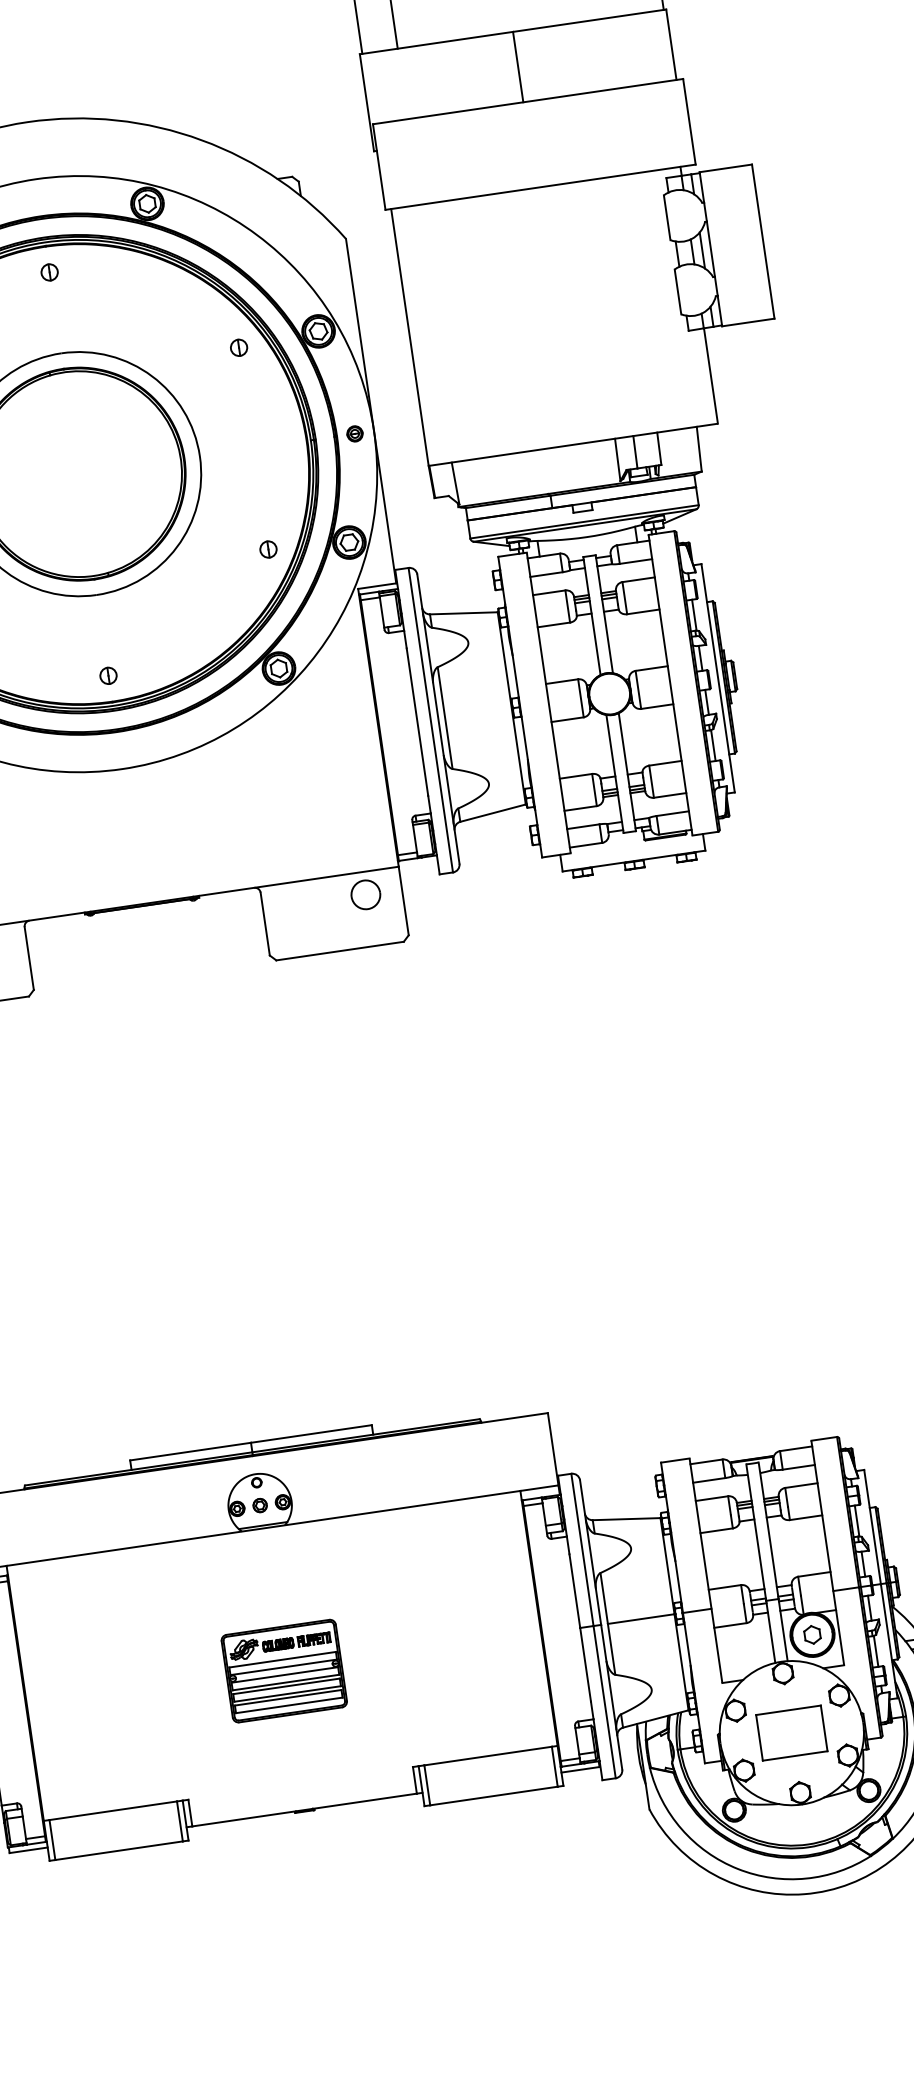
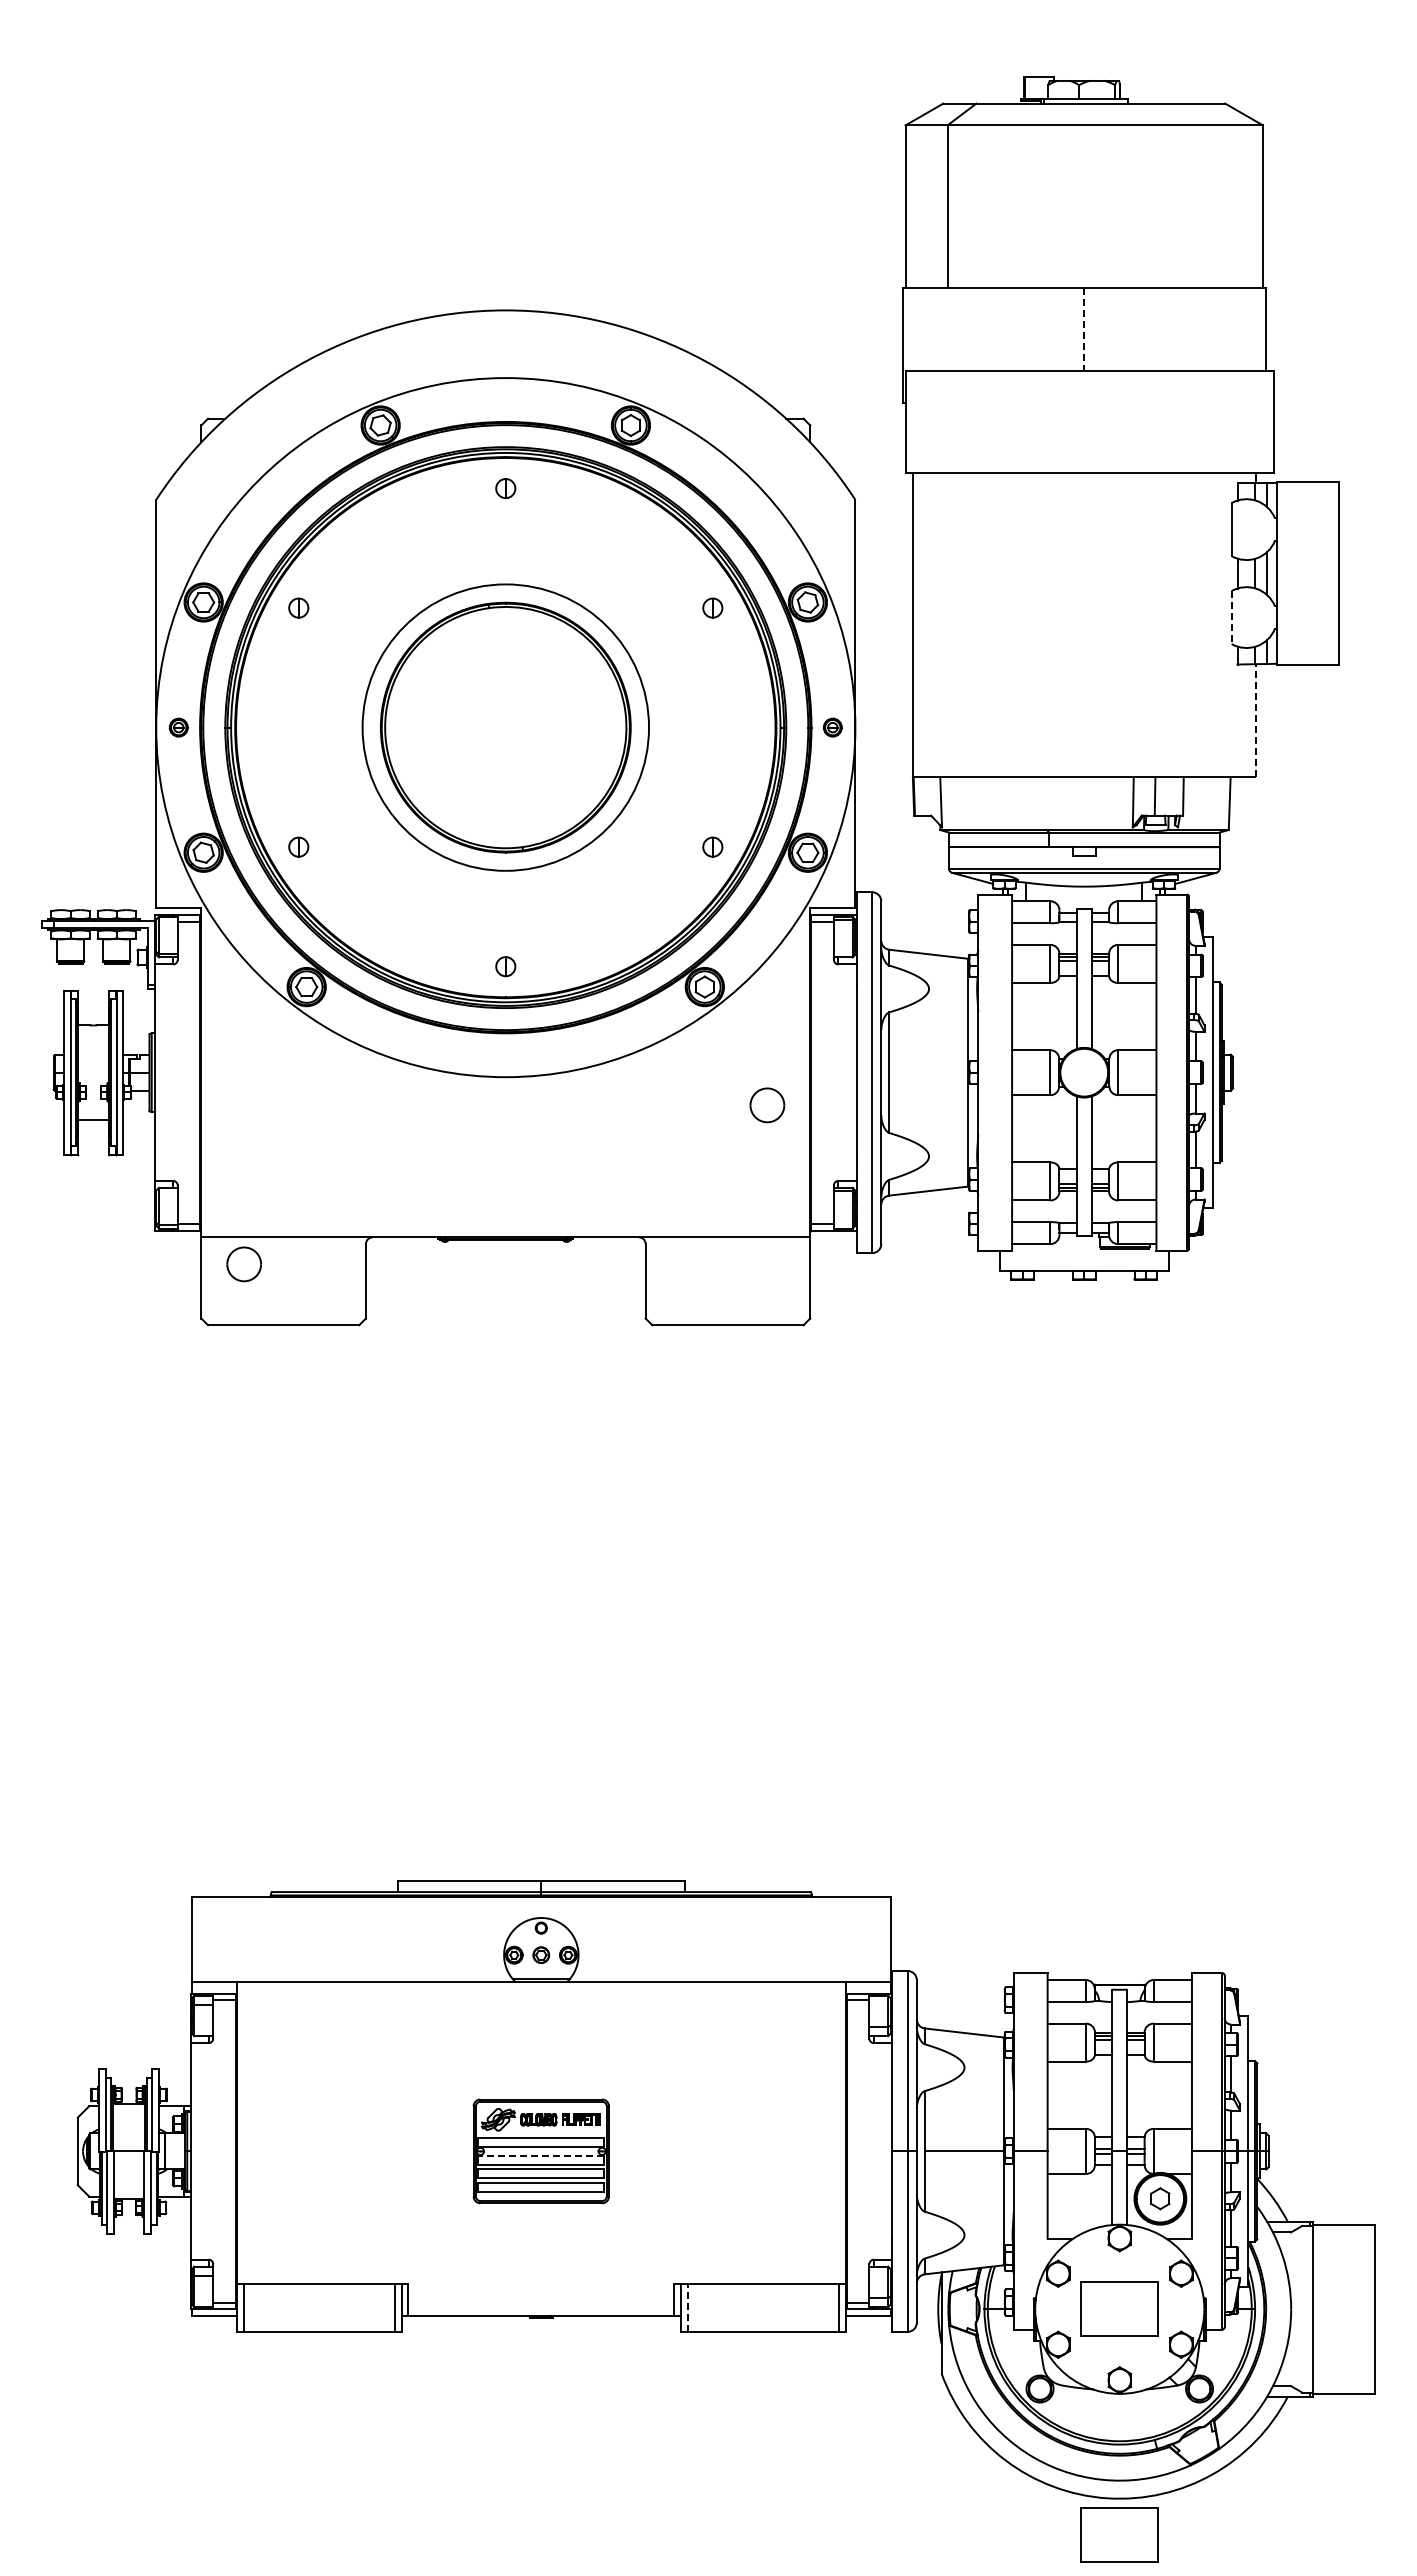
line: (518, 67) -> (1084, 329), solid -> dashed
line: (677, 292) -> (1231, 618), solid -> dashed
line: (710, 375) -> (1255, 720), solid -> dashed
part: (365, 894) -> (767, 1105), moved
line: (284, 1674) -> (540, 2155), solid -> dashed
line: (427, 1785) -> (687, 2308), solid -> dashed
part: (819, 1923) -> (1119, 2534), added

